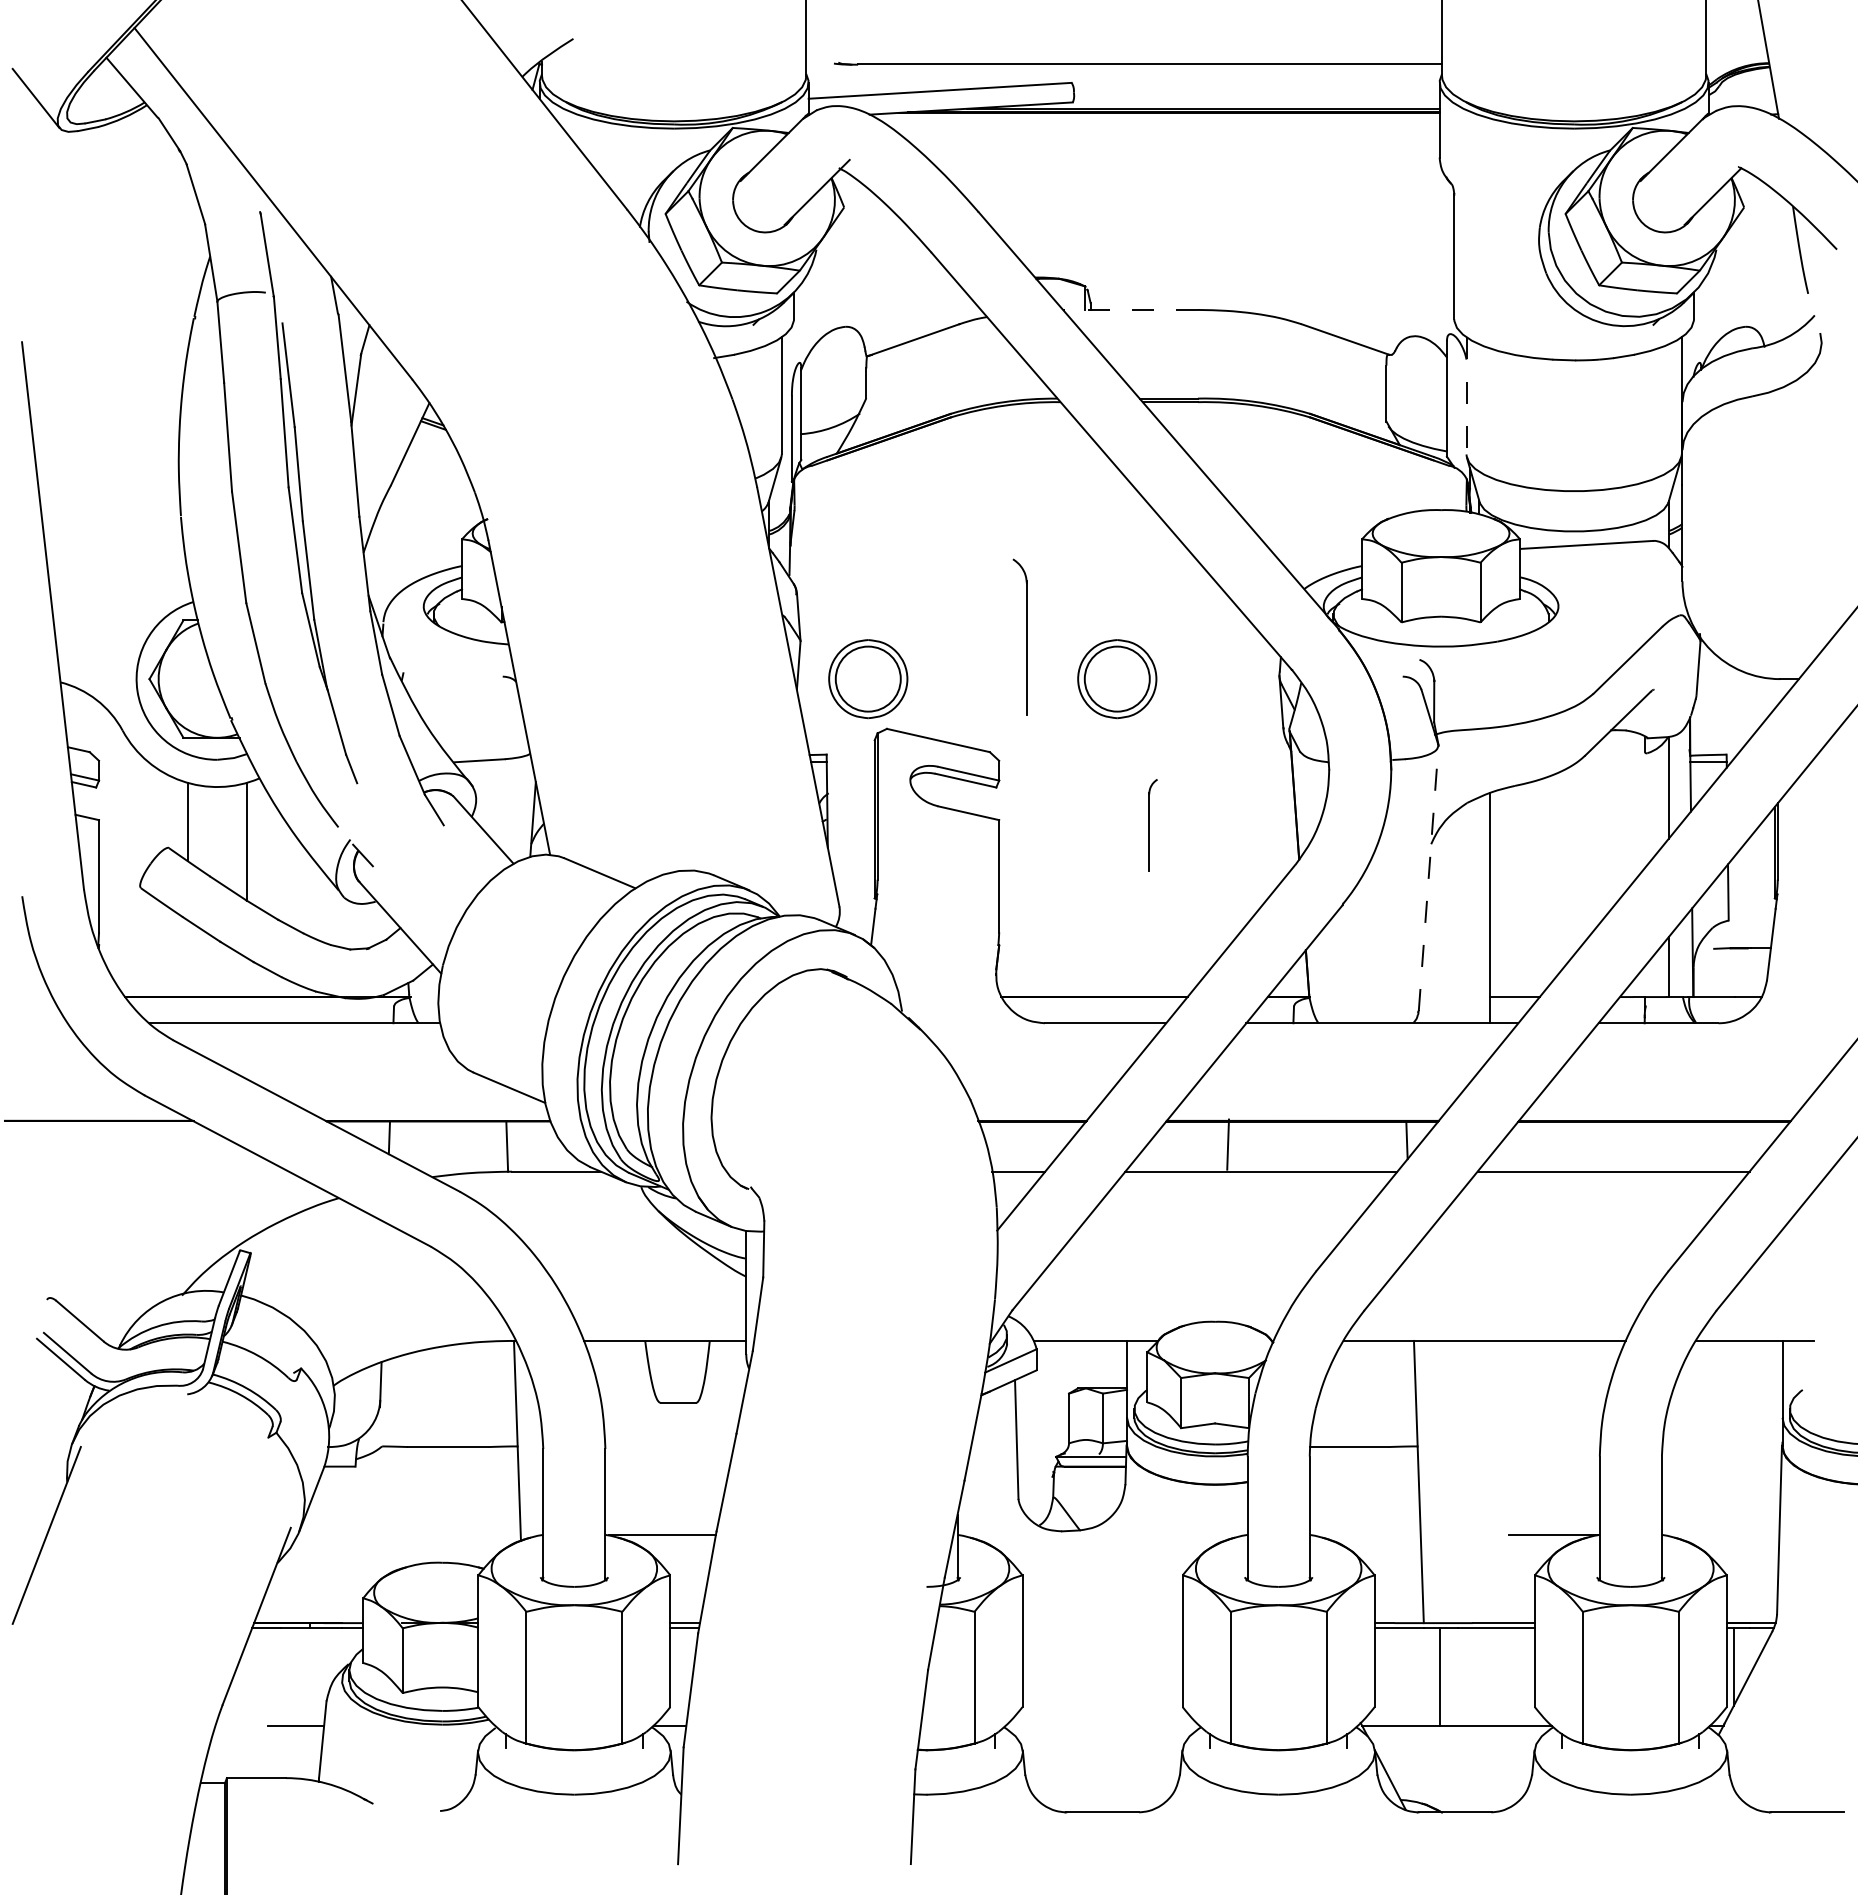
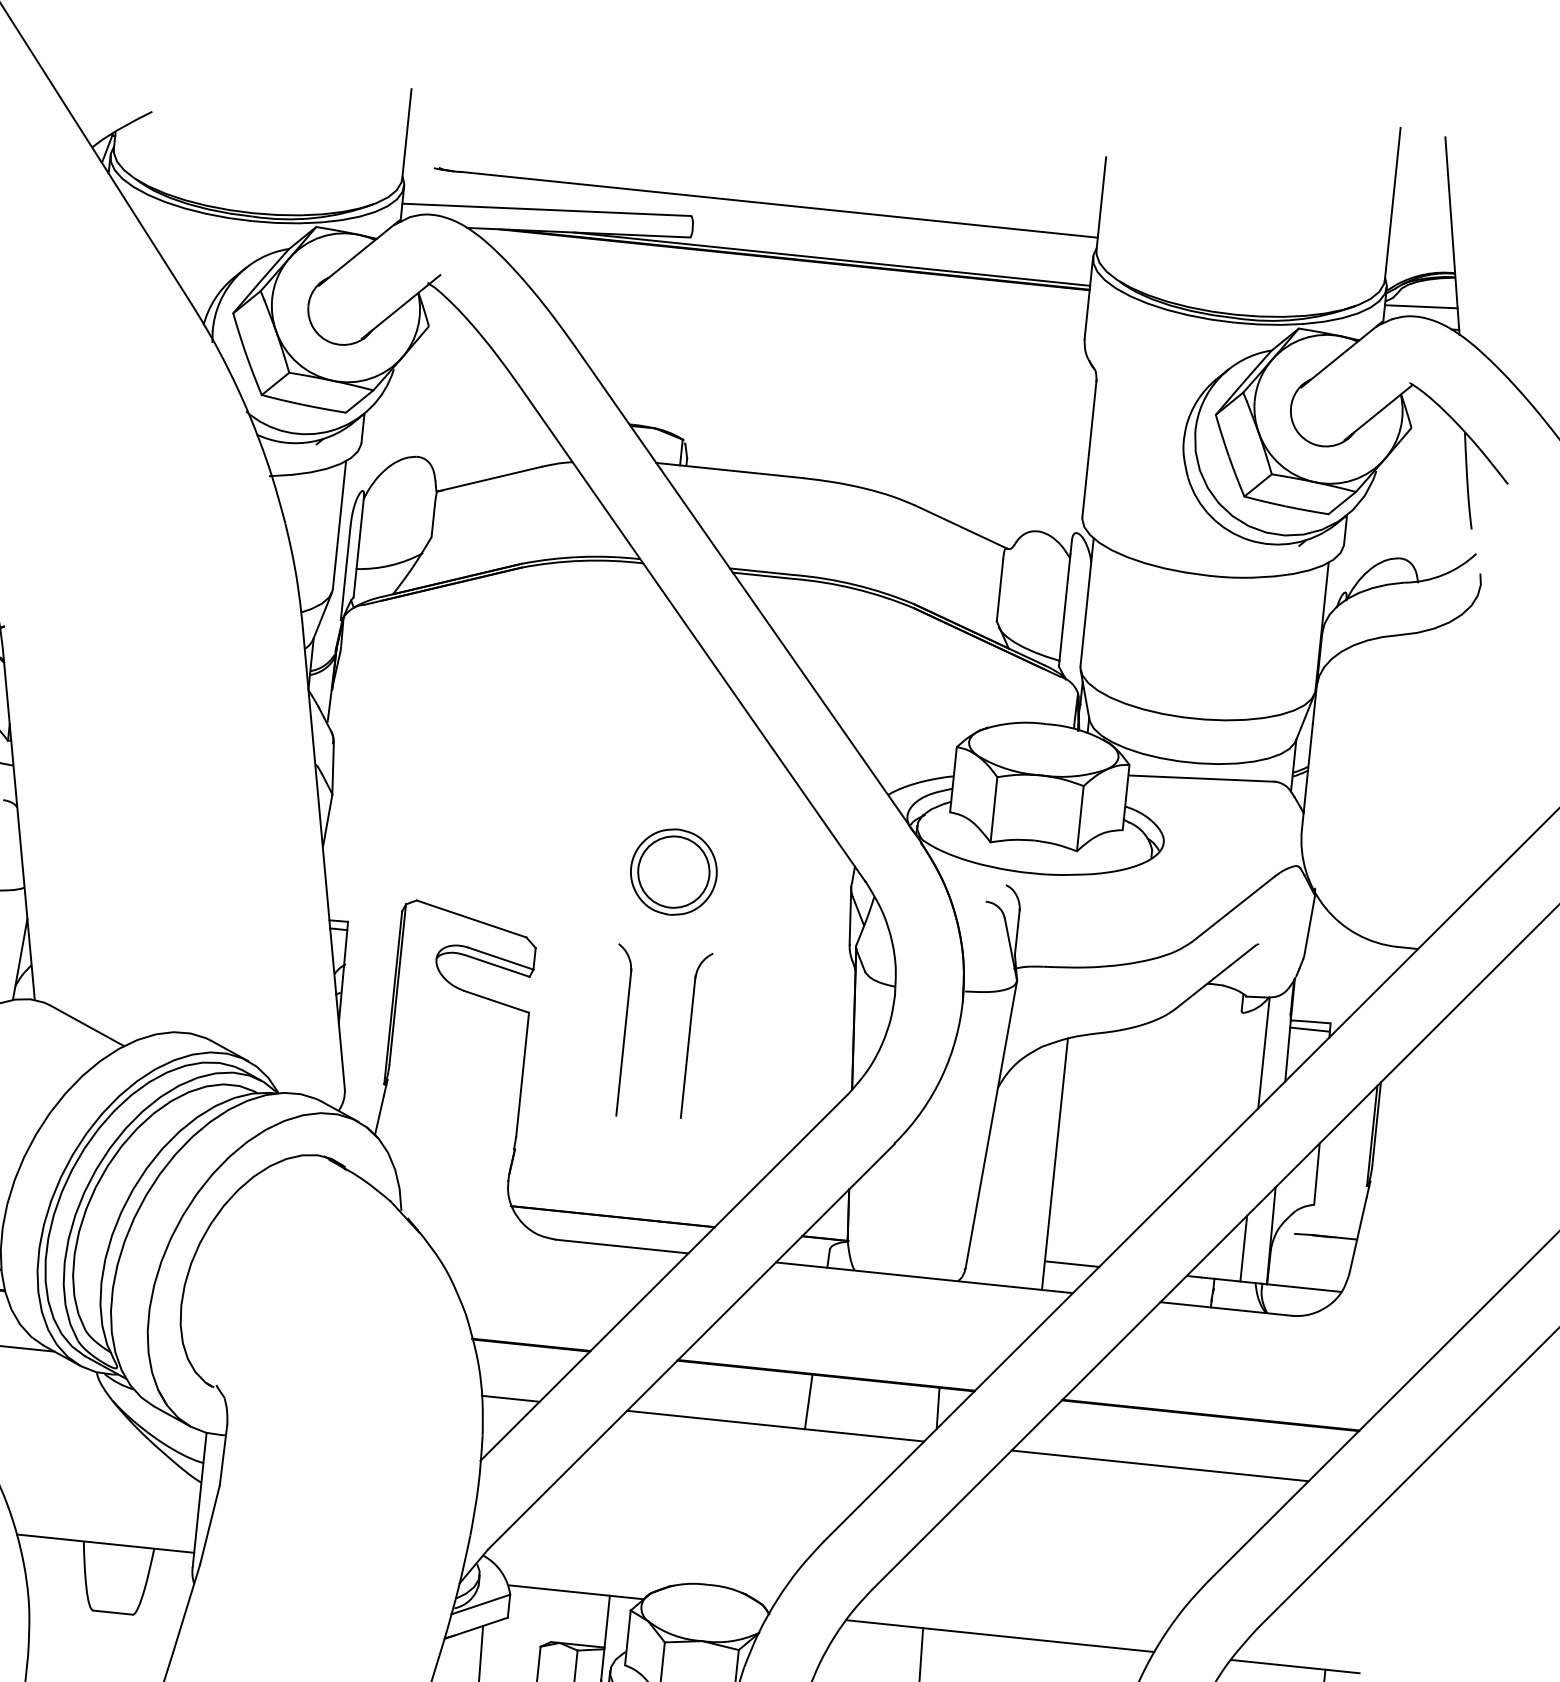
line: (1741, 96) -> (1421, 306), added
line: (1130, 309) -> (729, 470), dashed -> solid
line: (1466, 395) -> (1087, 601), dashed -> solid
part: (1026, 636) -> (624, 1029), moved
part: (868, 679) -> (402, 844), removed
part: (1152, 824) -> (695, 1034), size x1.67
line: (1428, 878) -> (991, 1124), dashed -> solid
line: (1227, 1144) -> (808, 1401), moved

